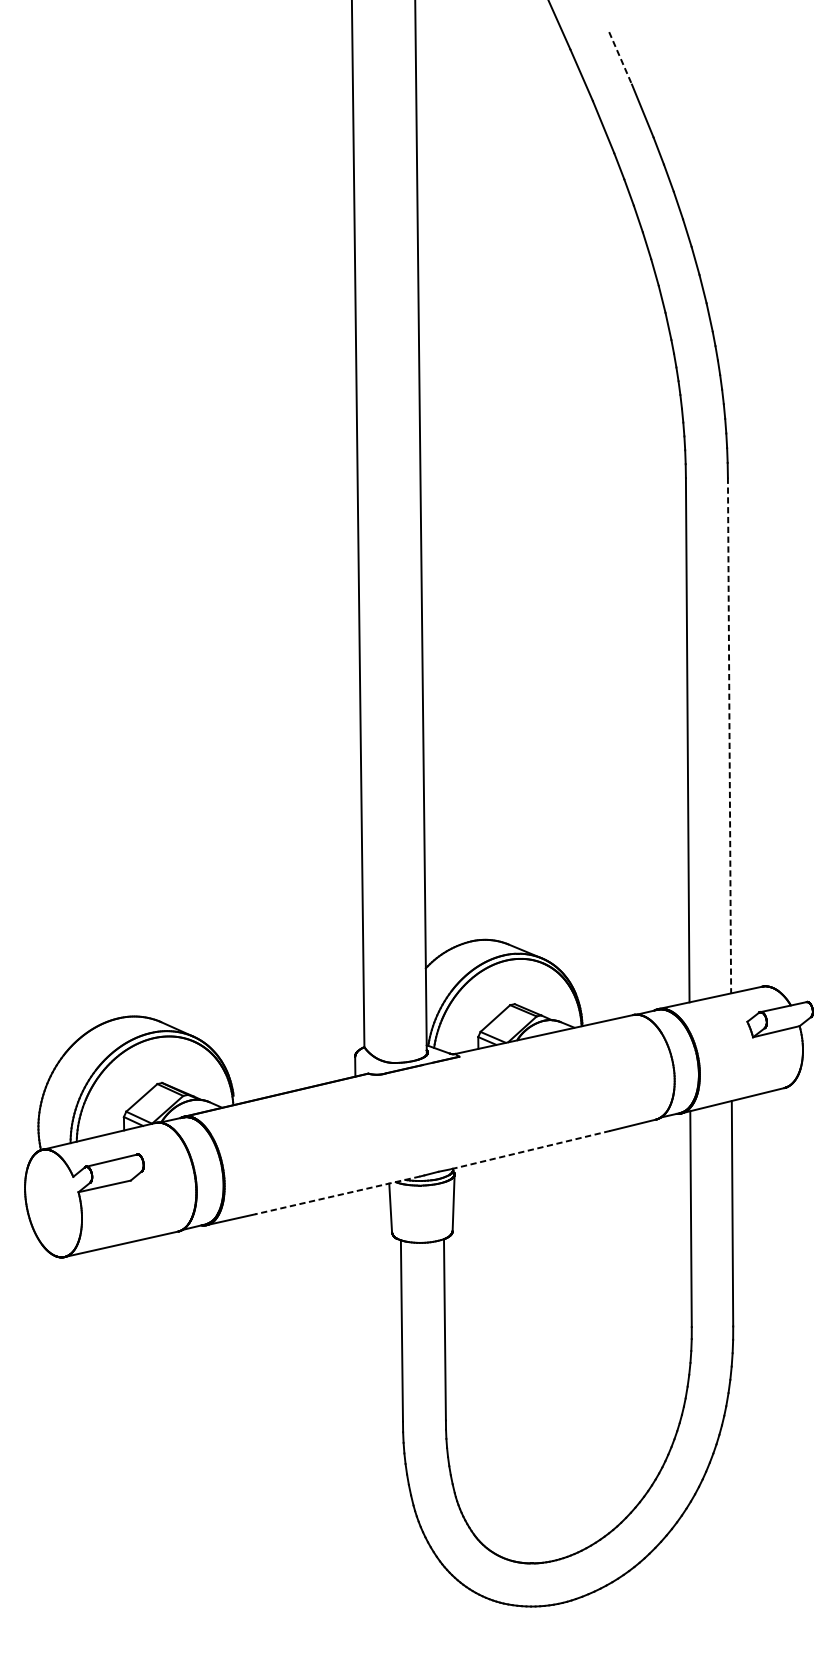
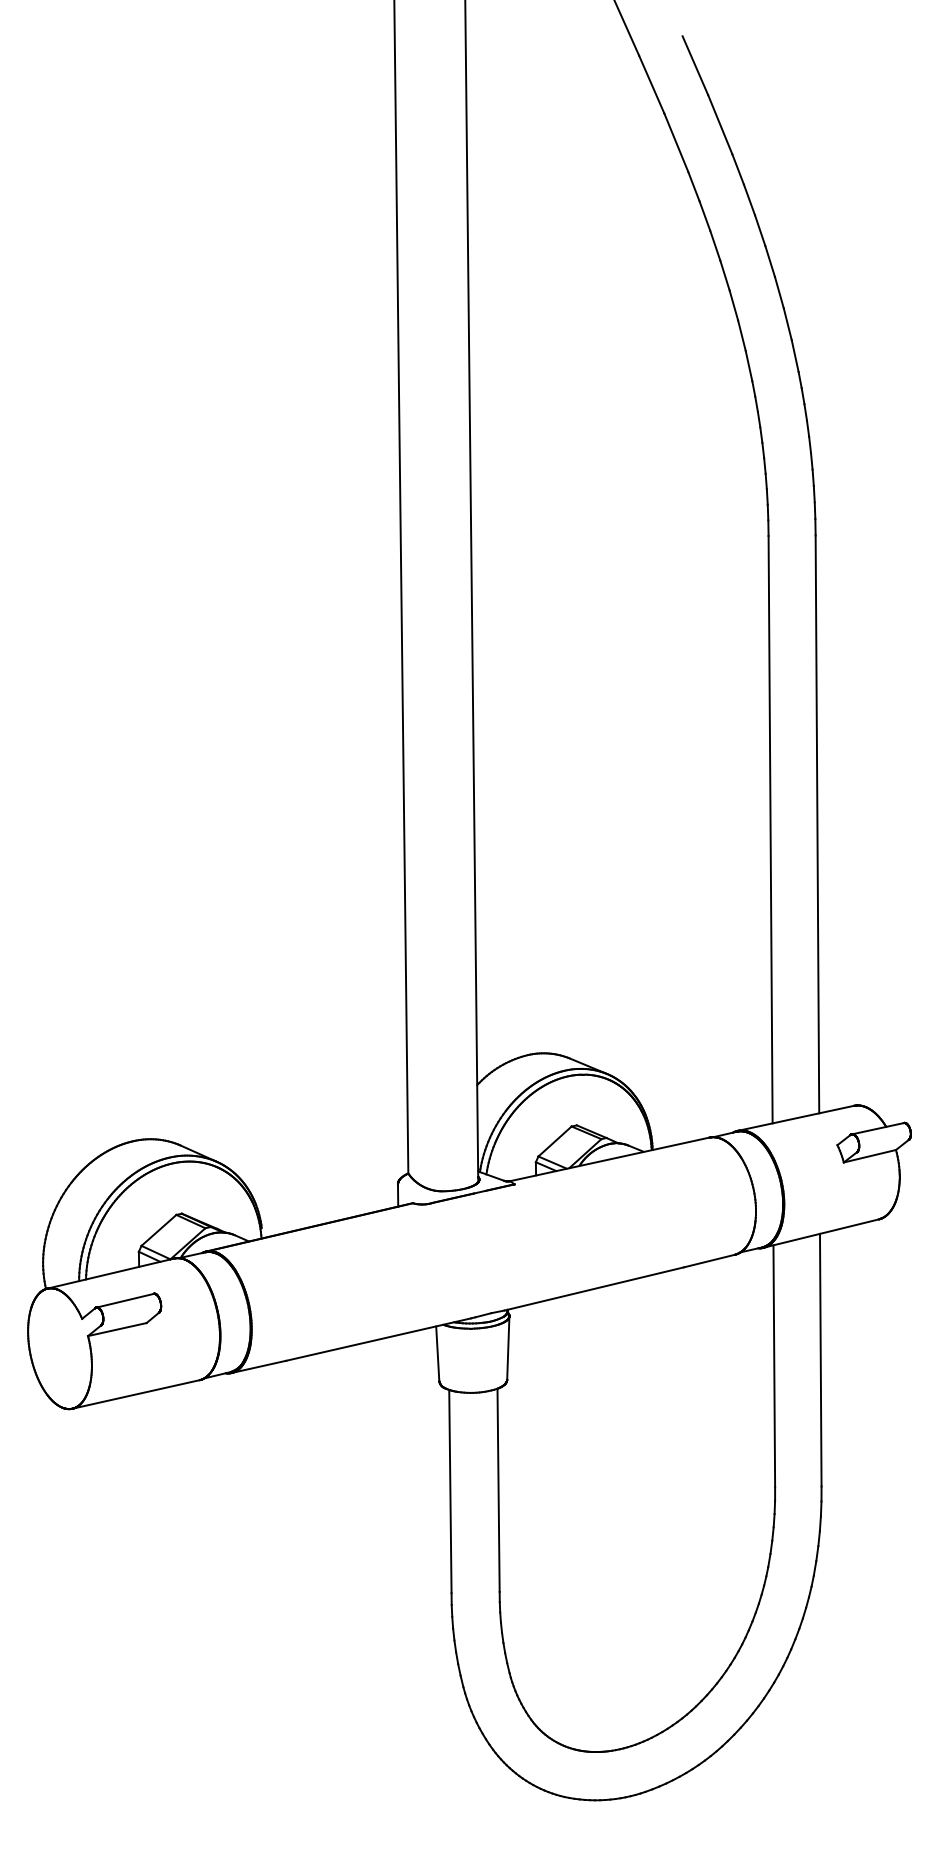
line: (620, 59) -> (695, 66), dashed -> solid
line: (729, 735) -> (817, 824), dashed -> solid
line: (529, 1150) -> (593, 1289), dashed -> solid
line: (337, 1195) -> (378, 1339), dashed -> solid

